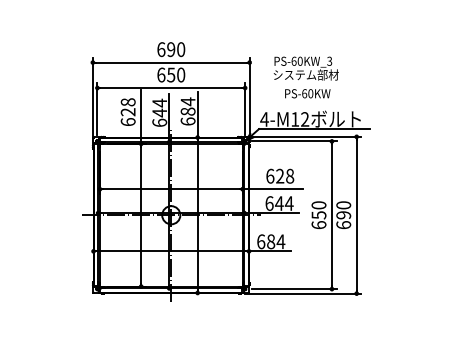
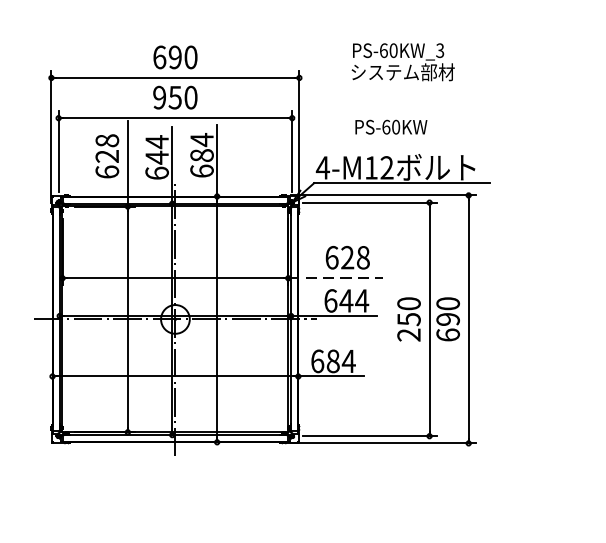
text: (305, 68) -> (401, 62), moved
text: (161, 74) -> (159, 96), 650 -> 950
line: (273, 189) -> (337, 278), solid -> dashed
text: (318, 225) -> (408, 335), 650 -> 250

